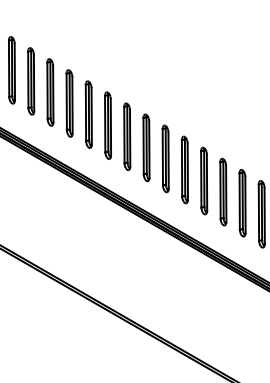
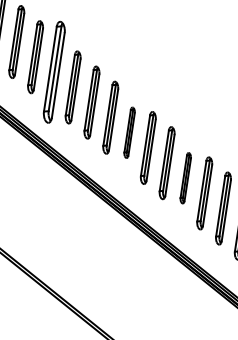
part: (50, 92) -> (54, 72), size x1.4
part: (127, 136) -> (129, 132), size x0.7
part: (184, 169) -> (185, 177), size x0.7

